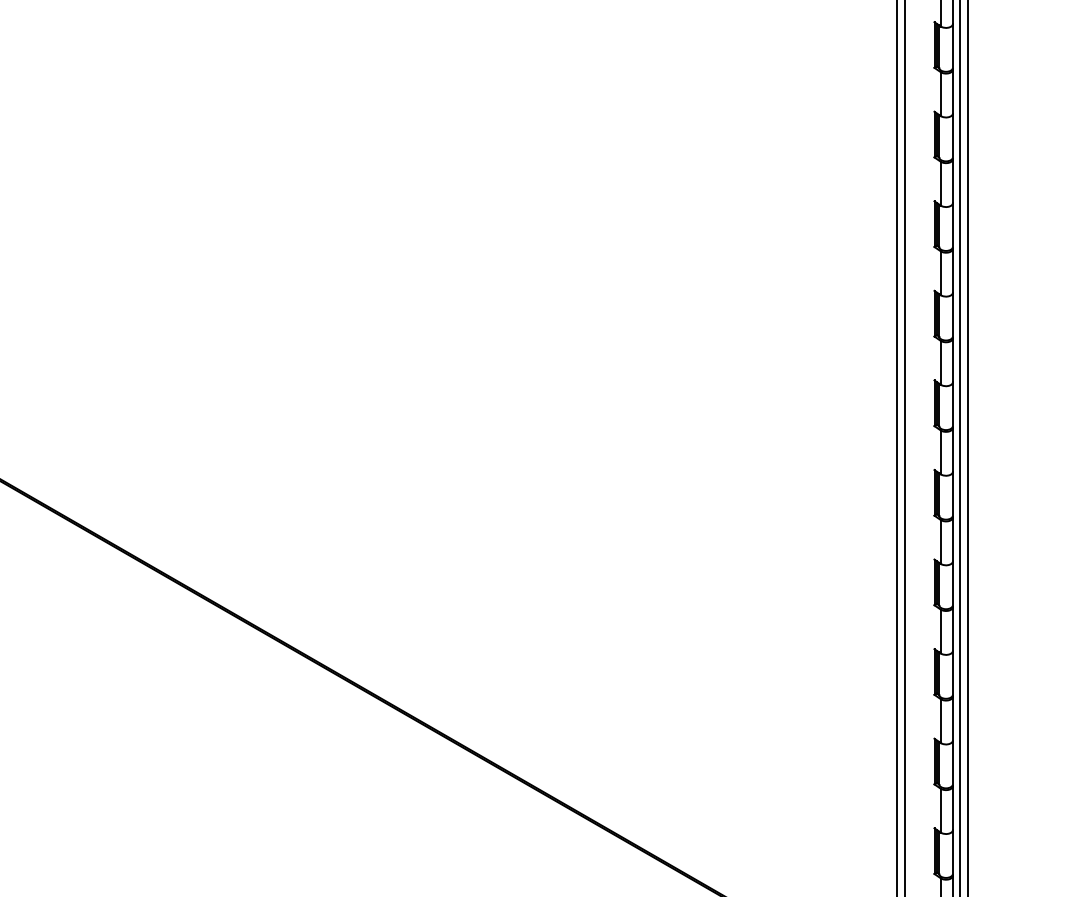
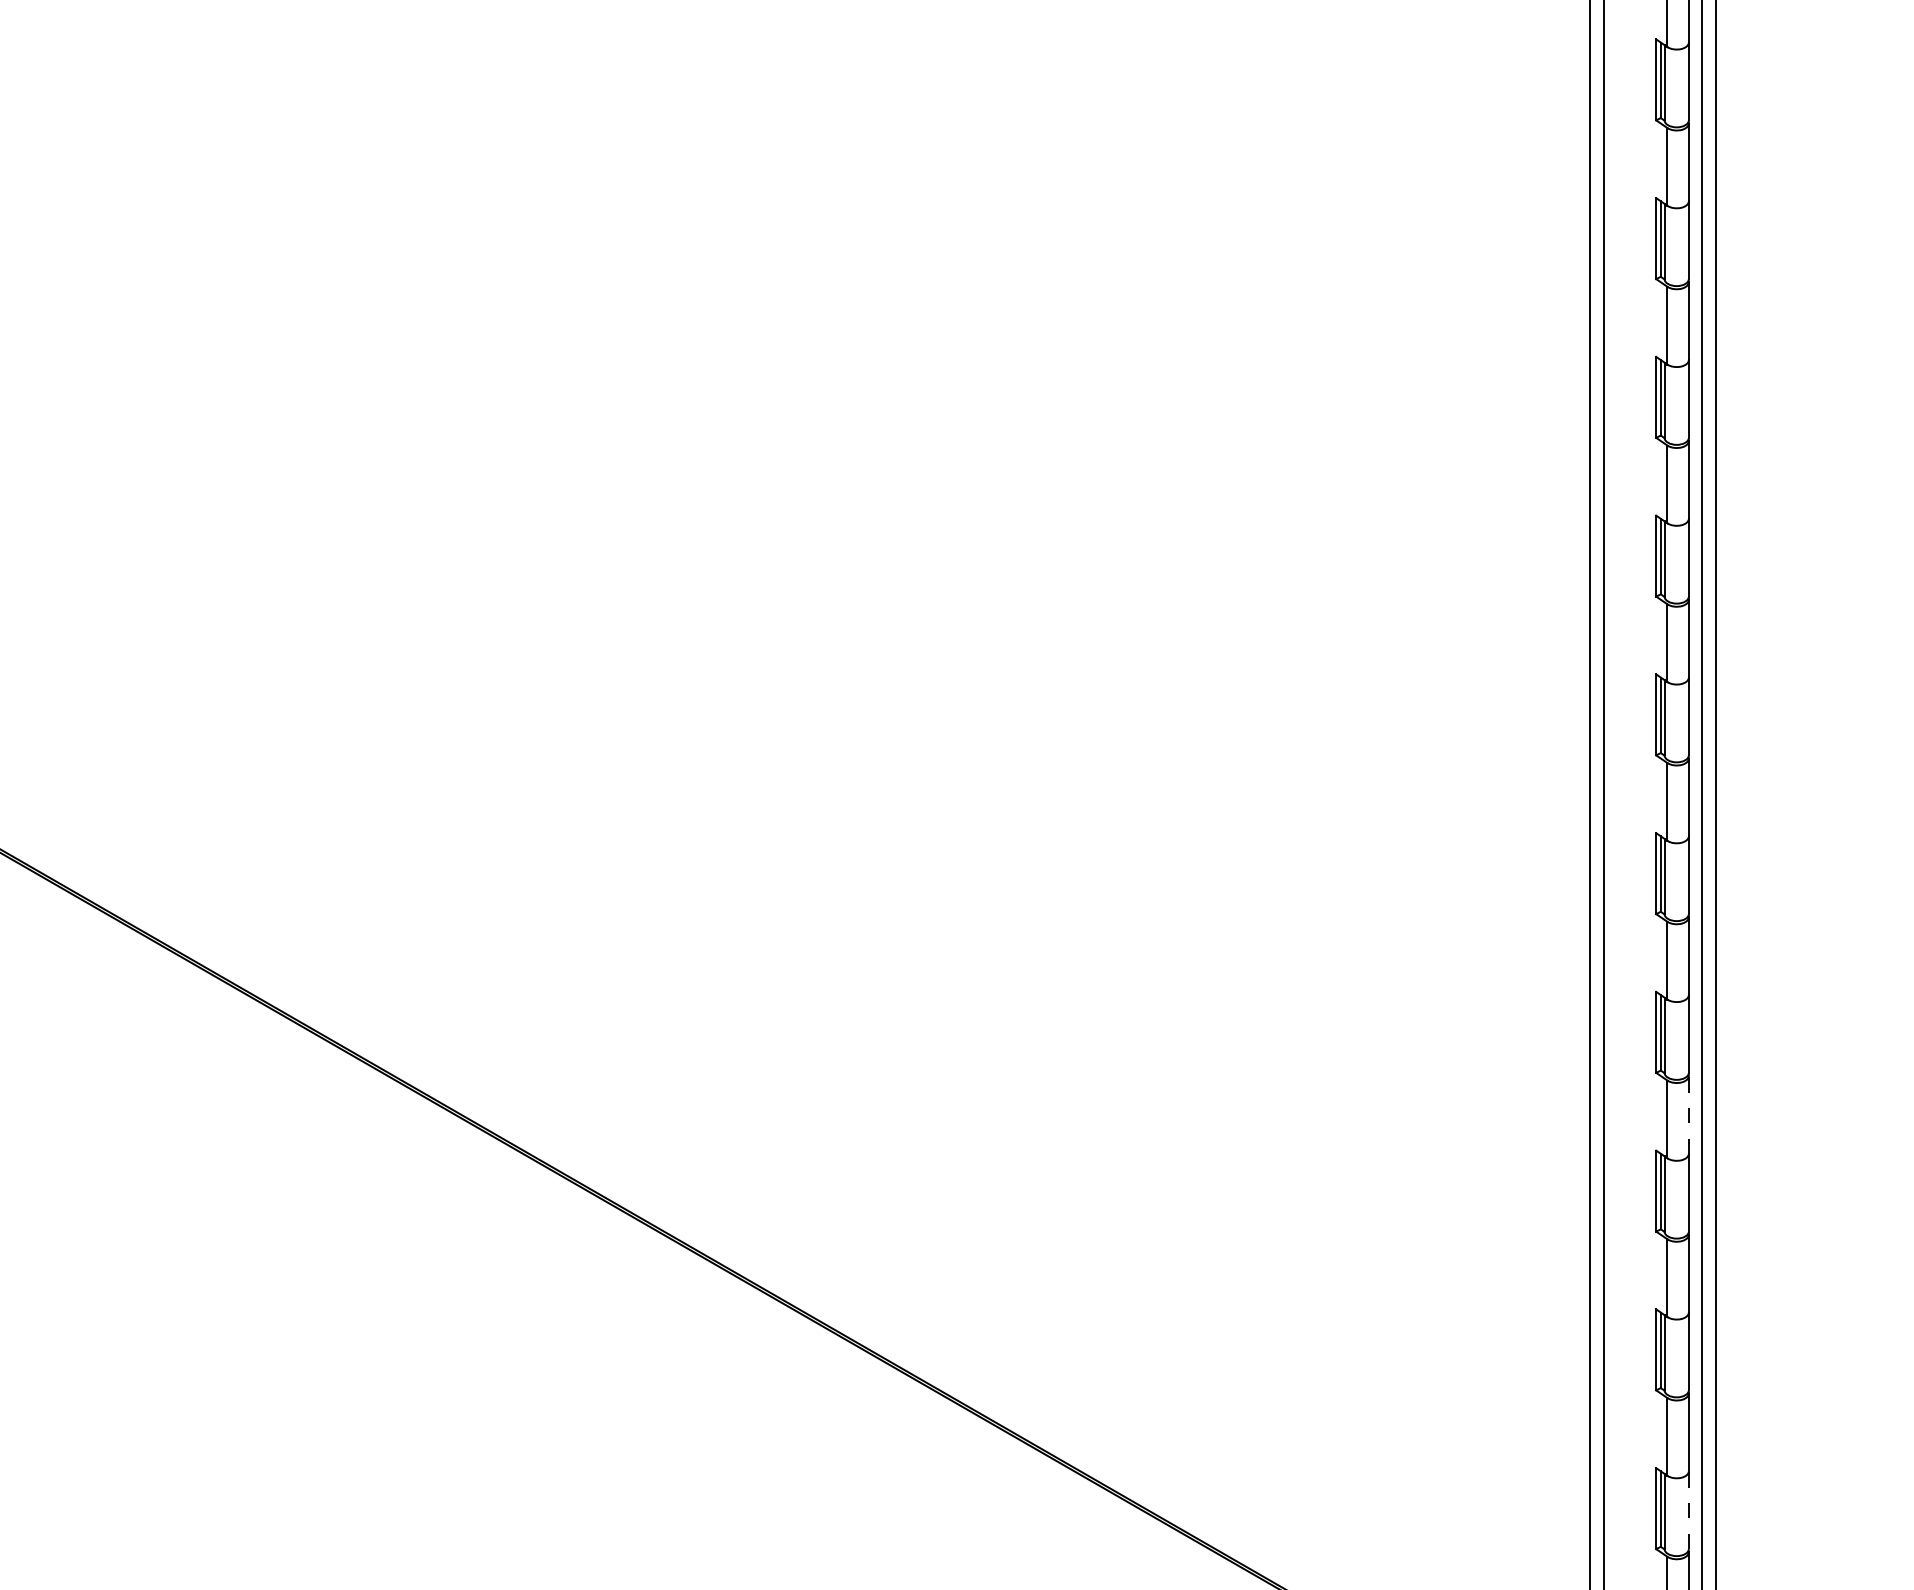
line: (952, 629) -> (1688, 1115), solid -> dashed
line: (952, 852) -> (1688, 1511), solid -> dashed

